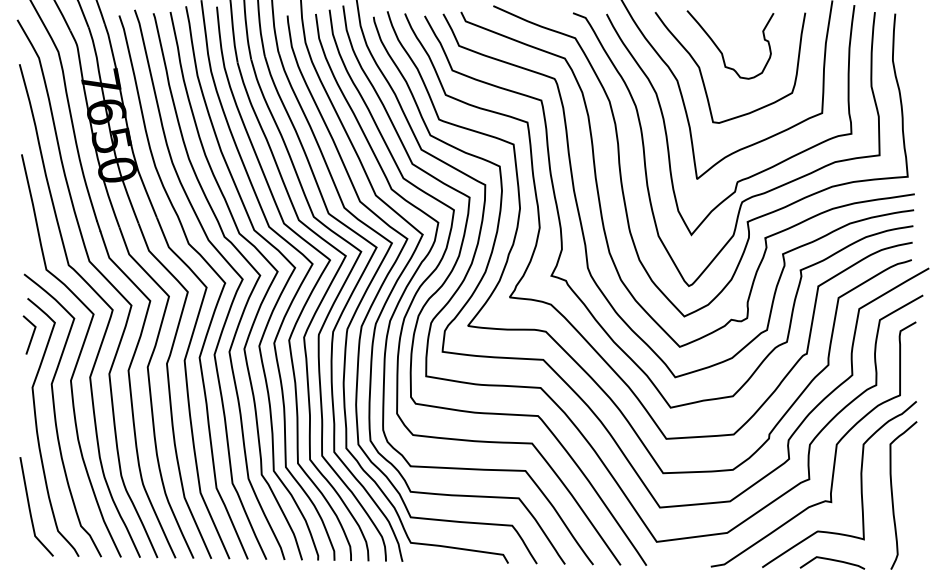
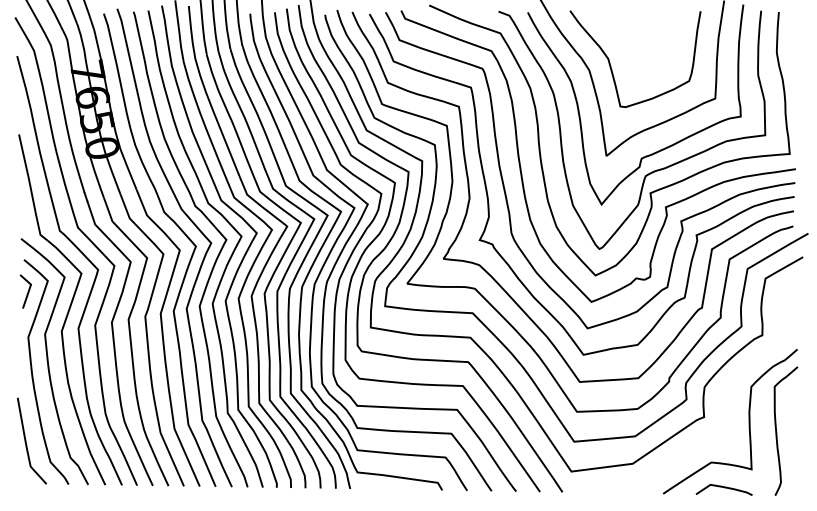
curve: (722, 52) -> (628, 45), removed
curve: (835, 446) -> (726, 388), removed

